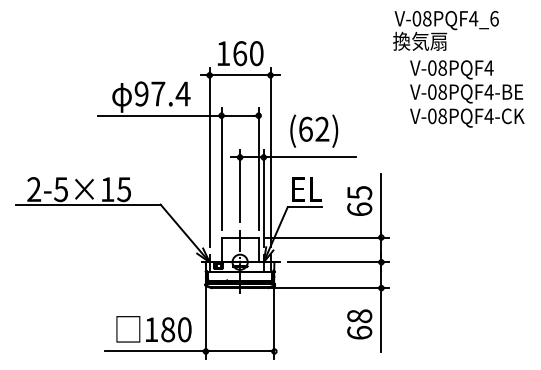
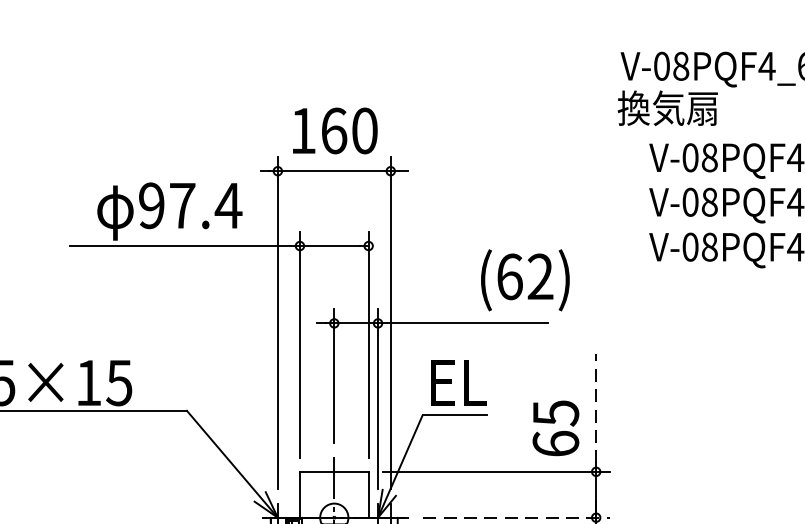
text: (314, 130) -> (525, 279), moved
text: (359, 200) -> (555, 427), moved
line: (381, 203) -> (596, 408), solid -> dashed
line: (339, 262) -> (518, 518), solid -> dashed

